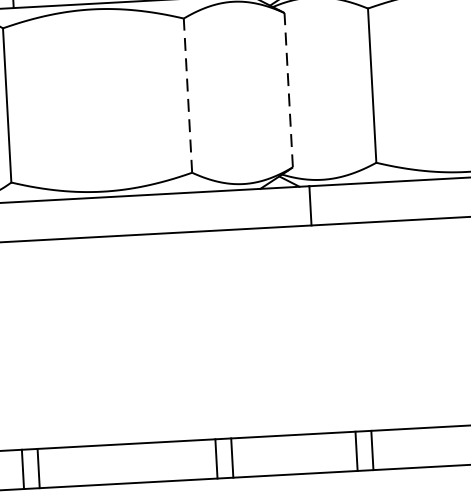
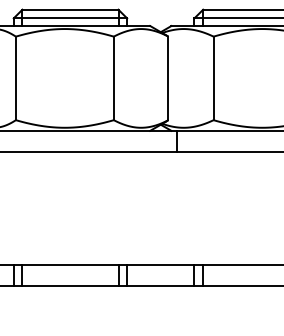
line: (288, 90) -> (168, 78), dashed -> solid
line: (187, 95) -> (113, 78), dashed -> solid

